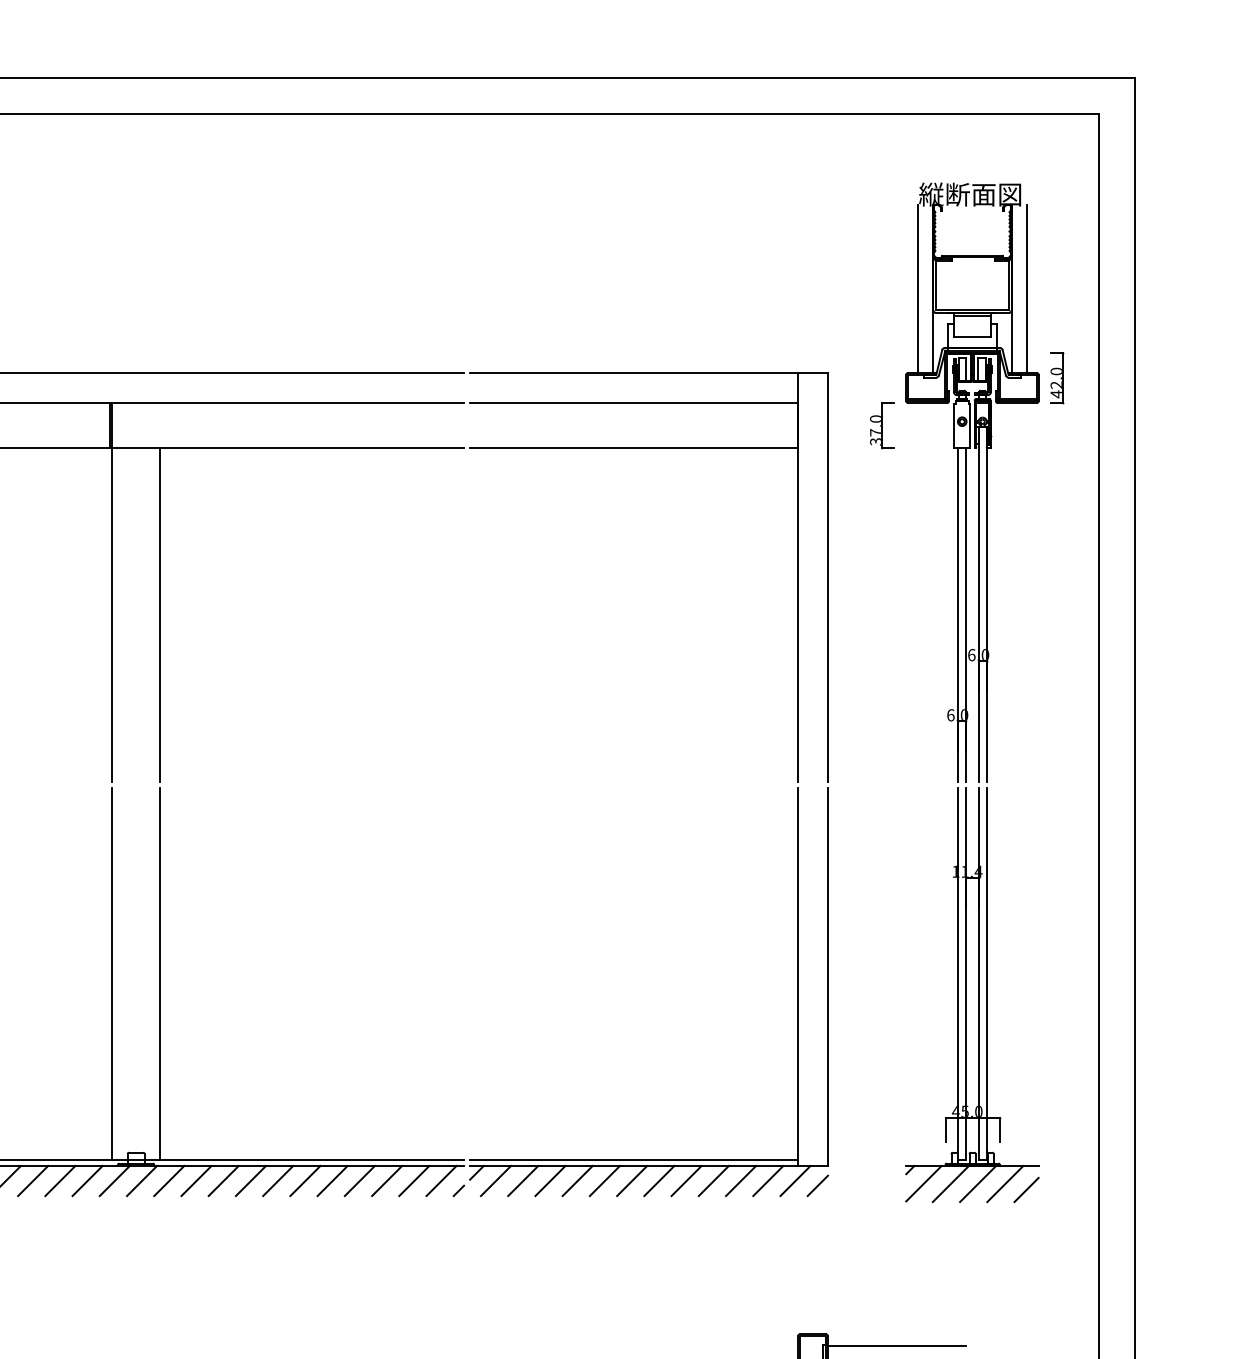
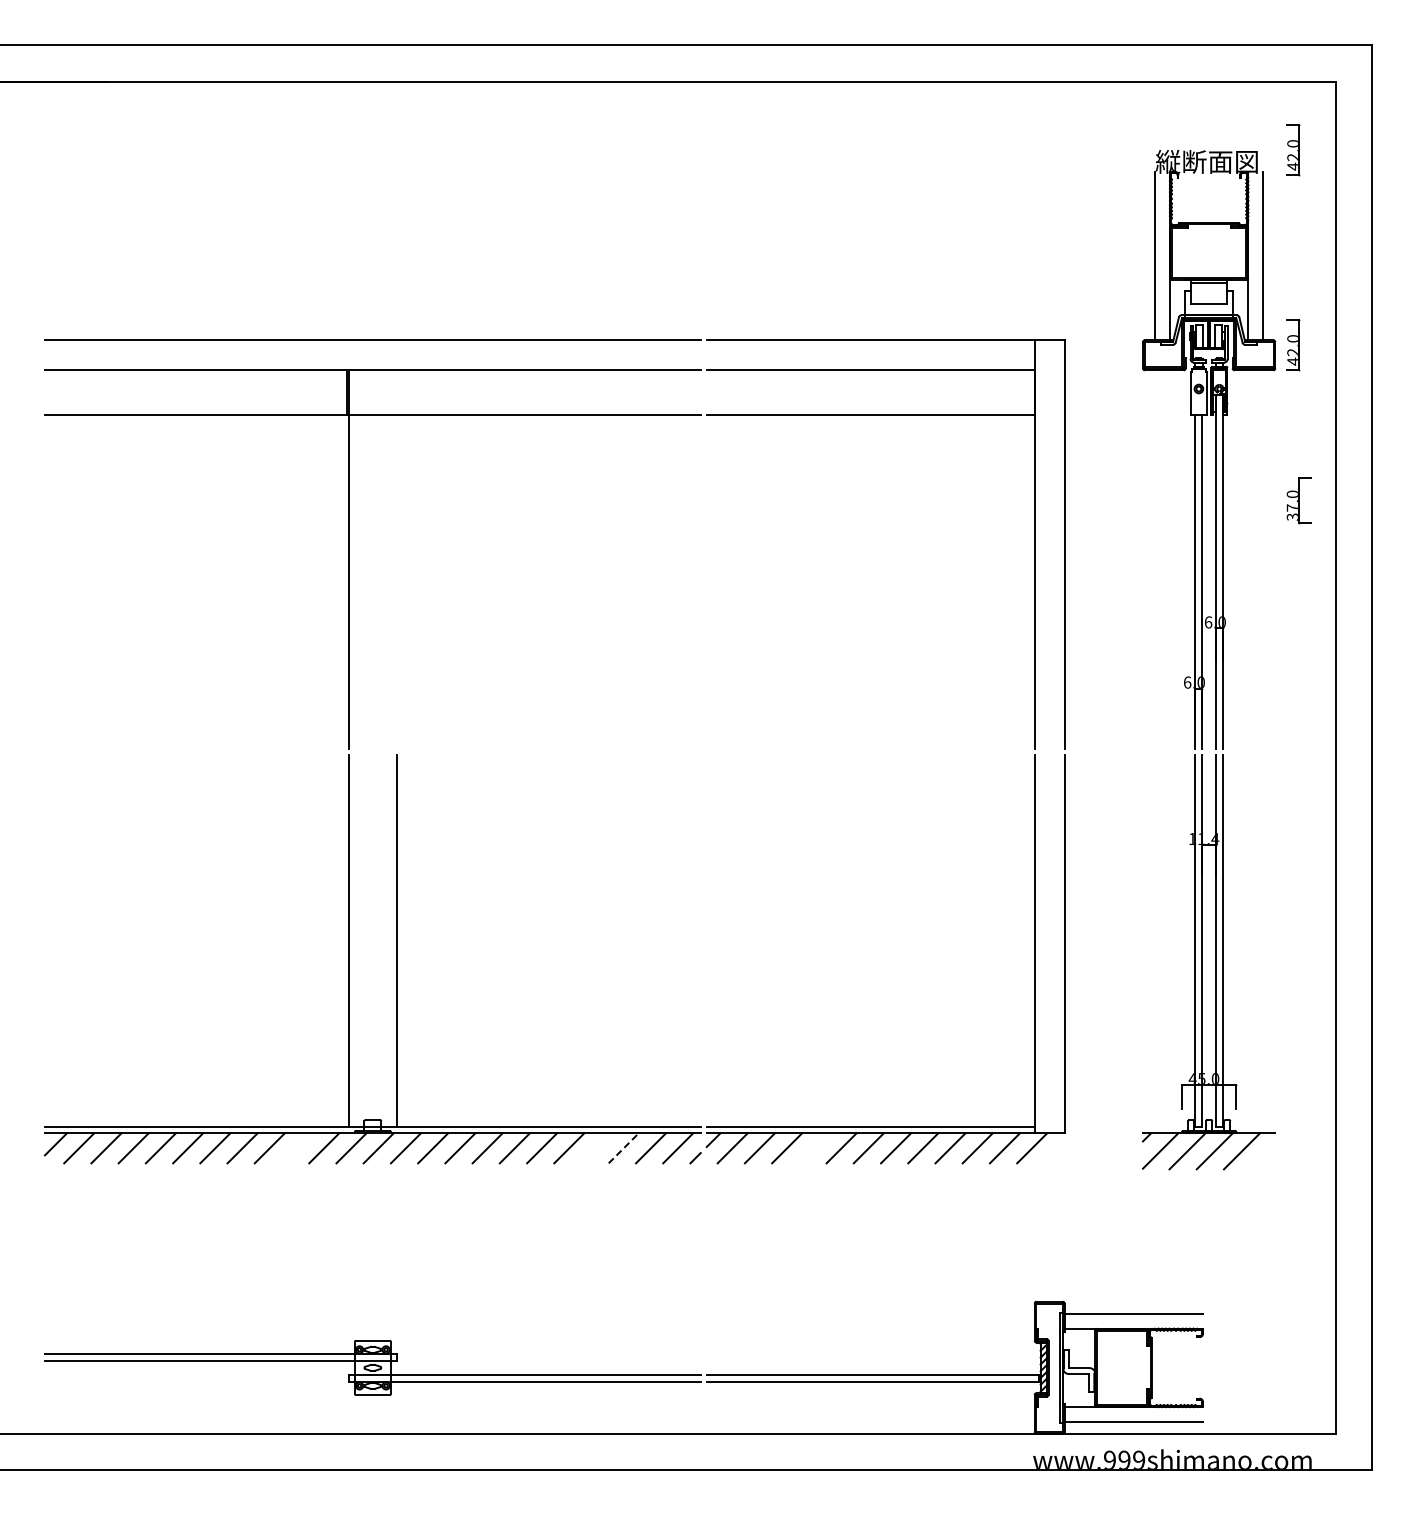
part: (1056, 183) -> (1293, 150), added
part: (881, 425) -> (1298, 500), moved
line: (159, 614) -> (396, 581), removed
line: (387, 1180) -> (624, 1147), solid -> dashed
line: (60, 1181) -> (297, 1148), removed
line: (359, 1181) -> (596, 1148), removed
line: (577, 1181) -> (814, 1148), removed
line: (817, 1185) -> (1054, 1152), removed
line: (1026, 1190) -> (1263, 1157), removed

